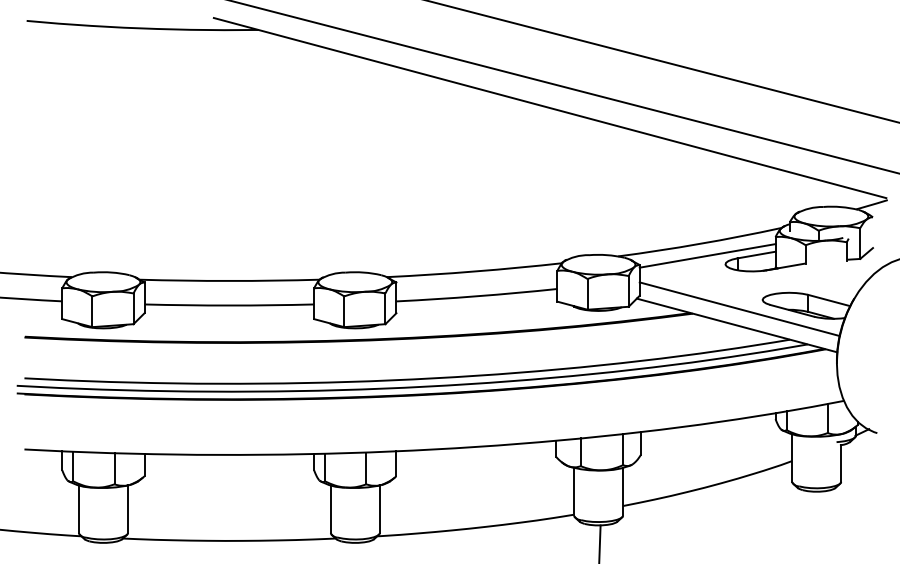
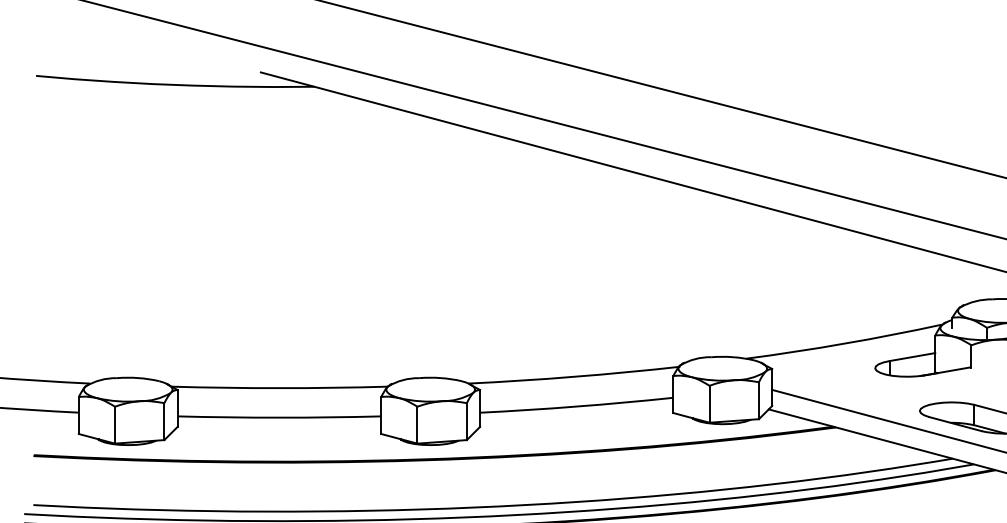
line: (707, 255) -> (853, 357), removed

